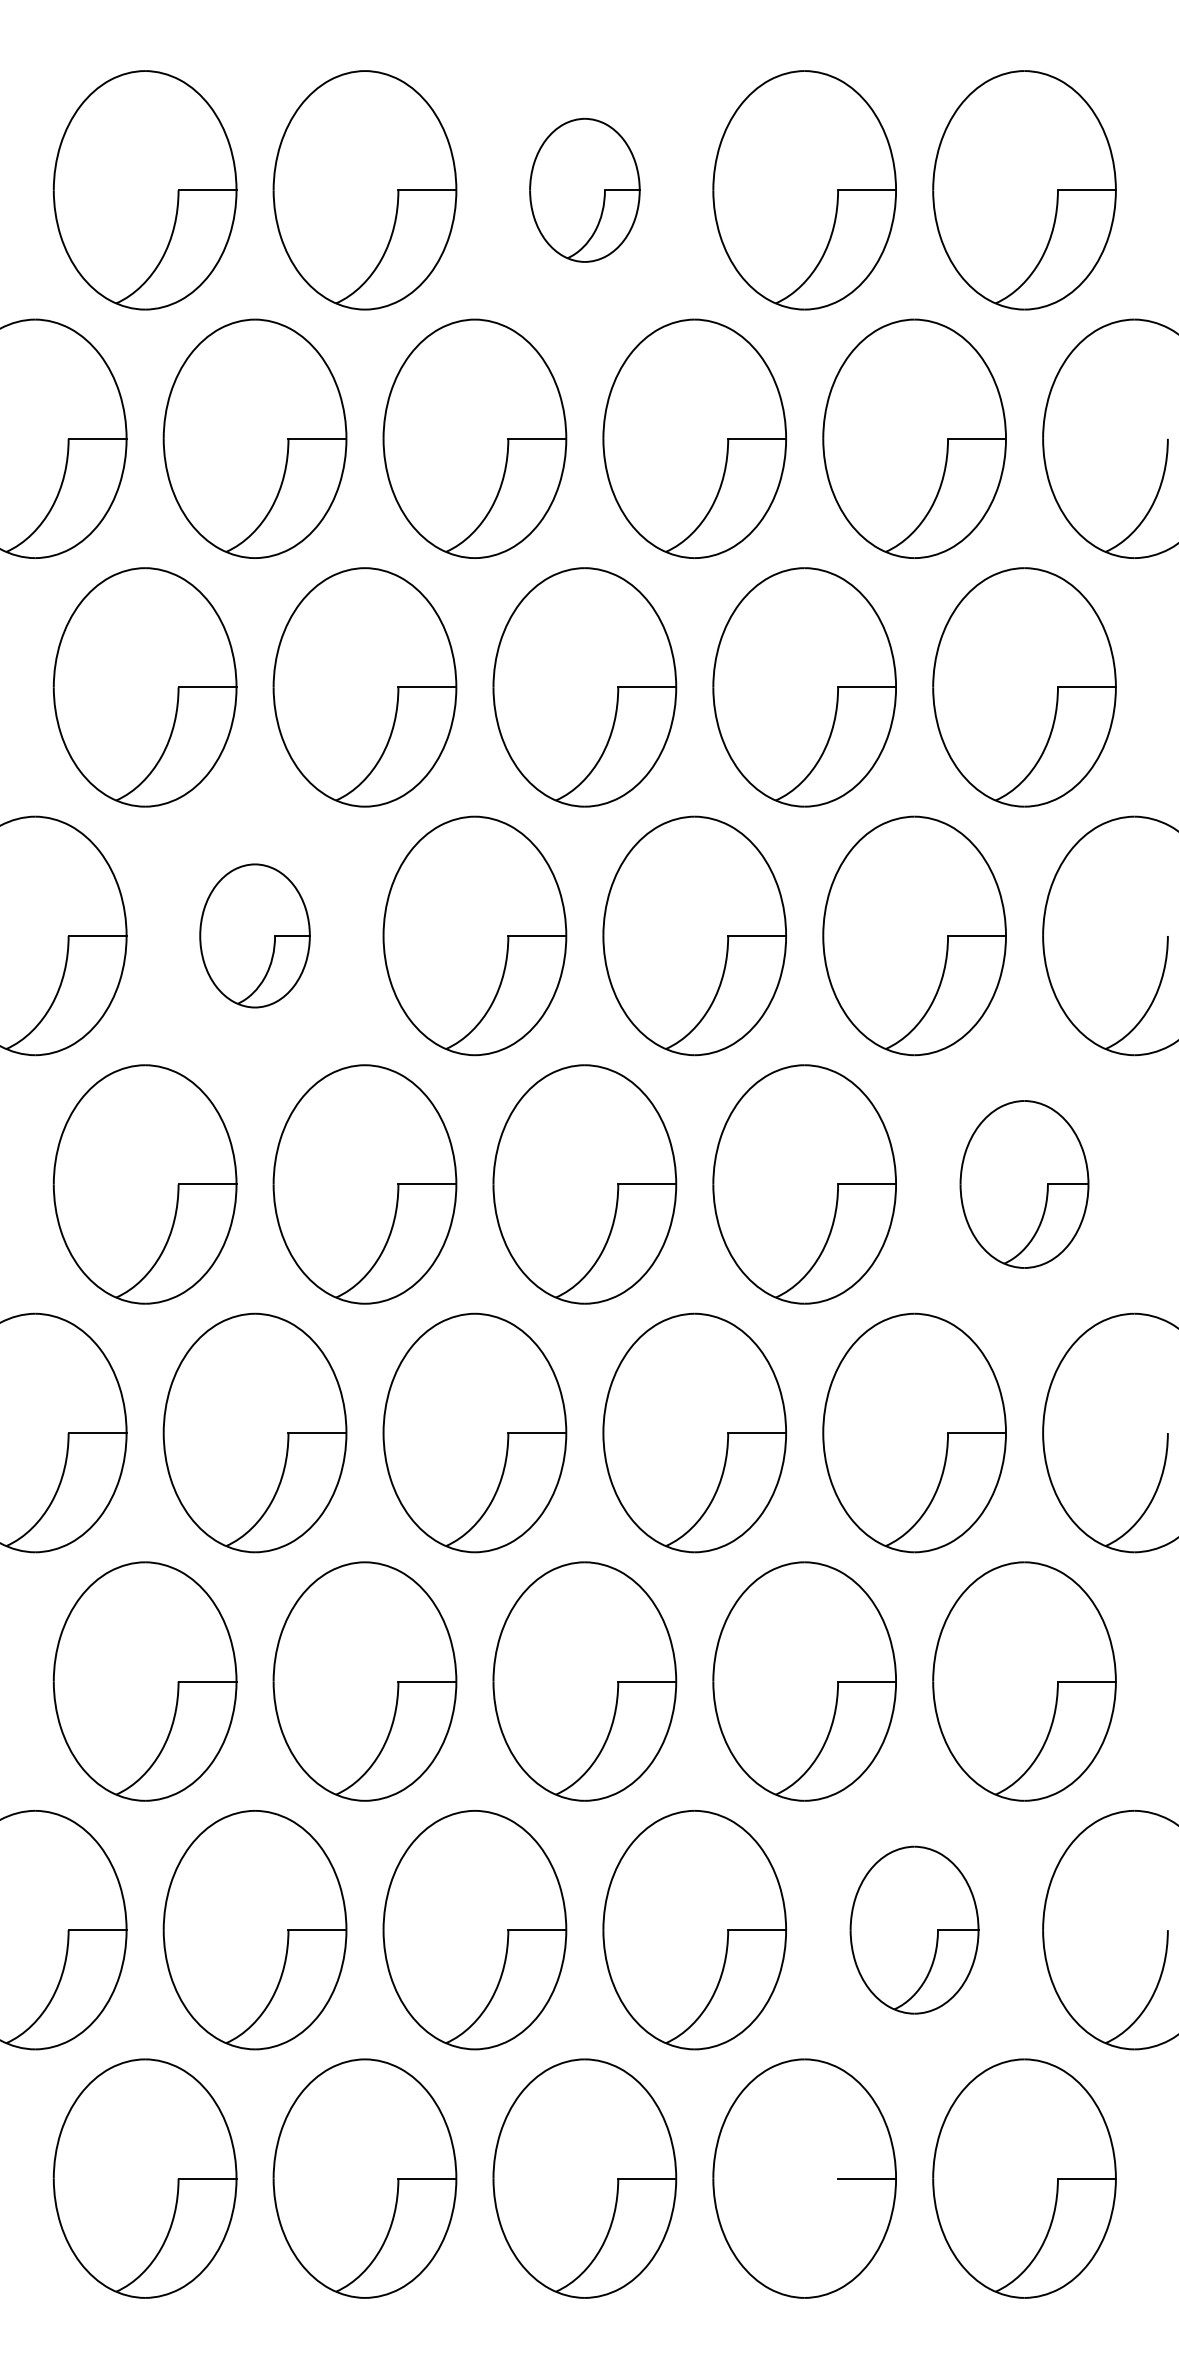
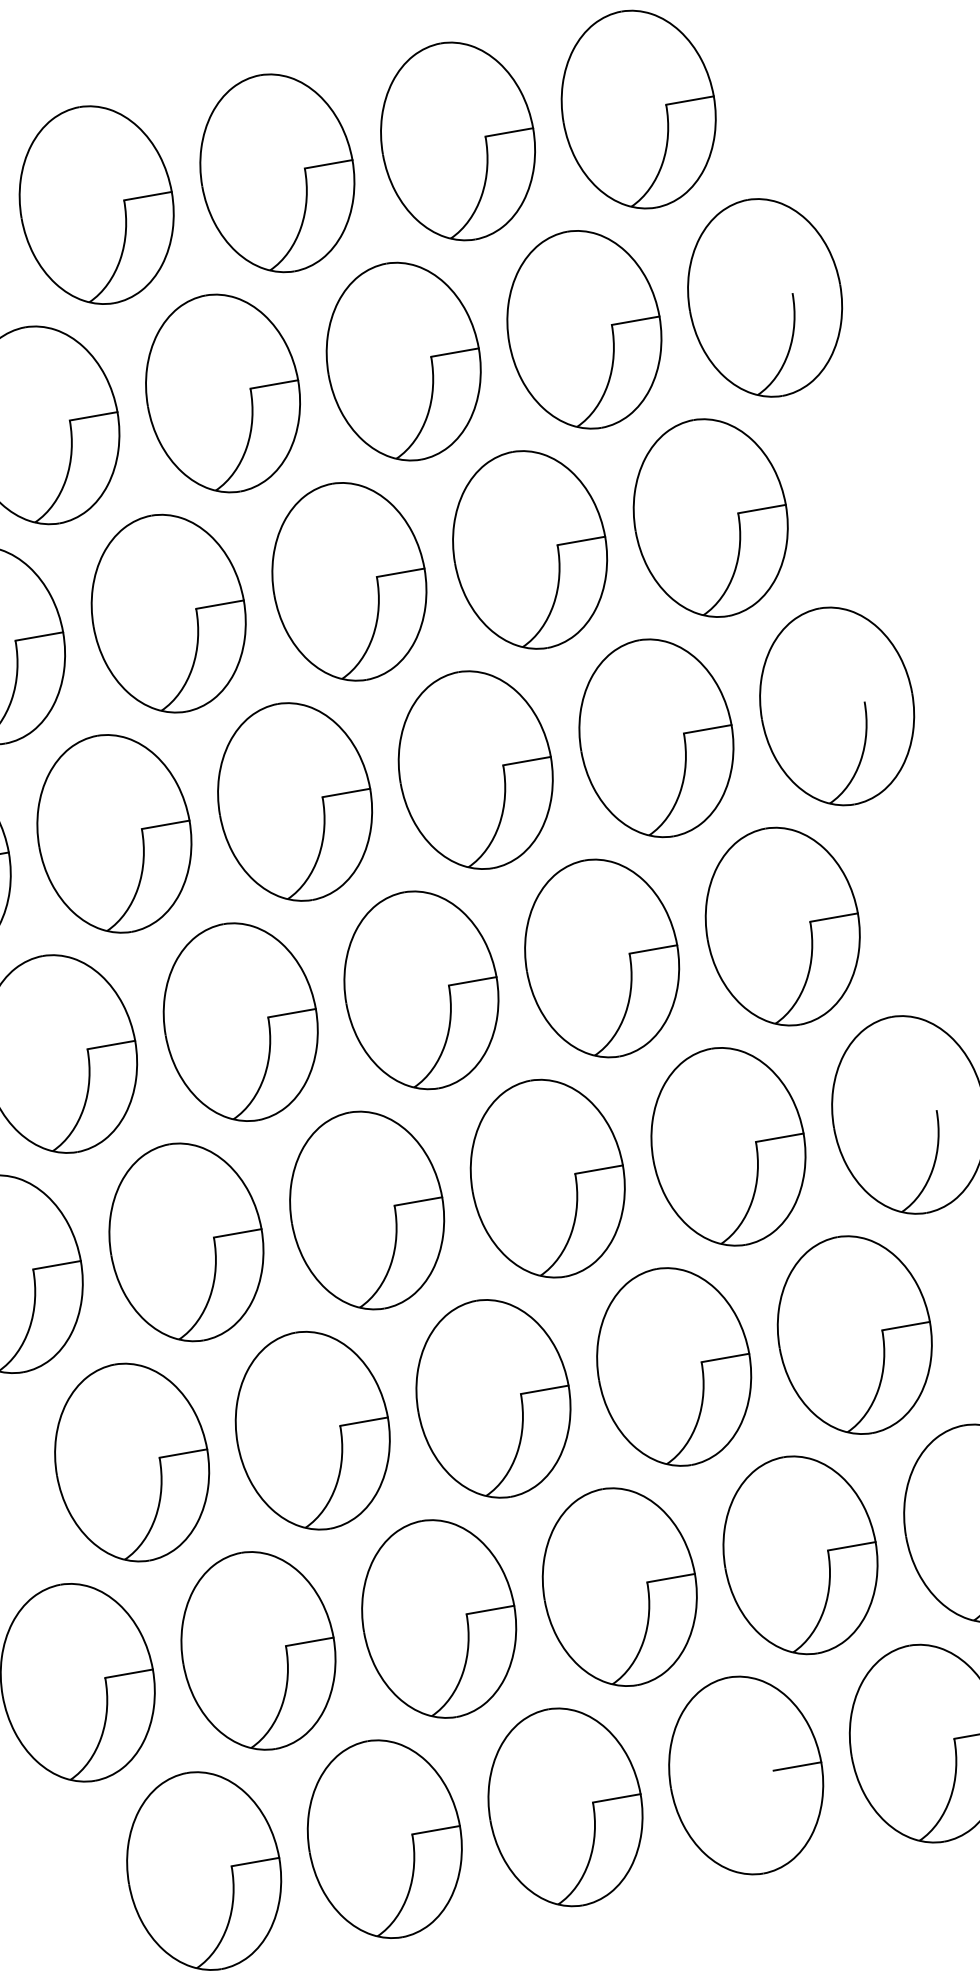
part: (584, 190) -> (277, 173), size x1.67
part: (254, 935) -> (113, 833), size x1.67
part: (1024, 1184) -> (782, 926), size x1.43
part: (914, 1930) -> (800, 1555), size x1.43

